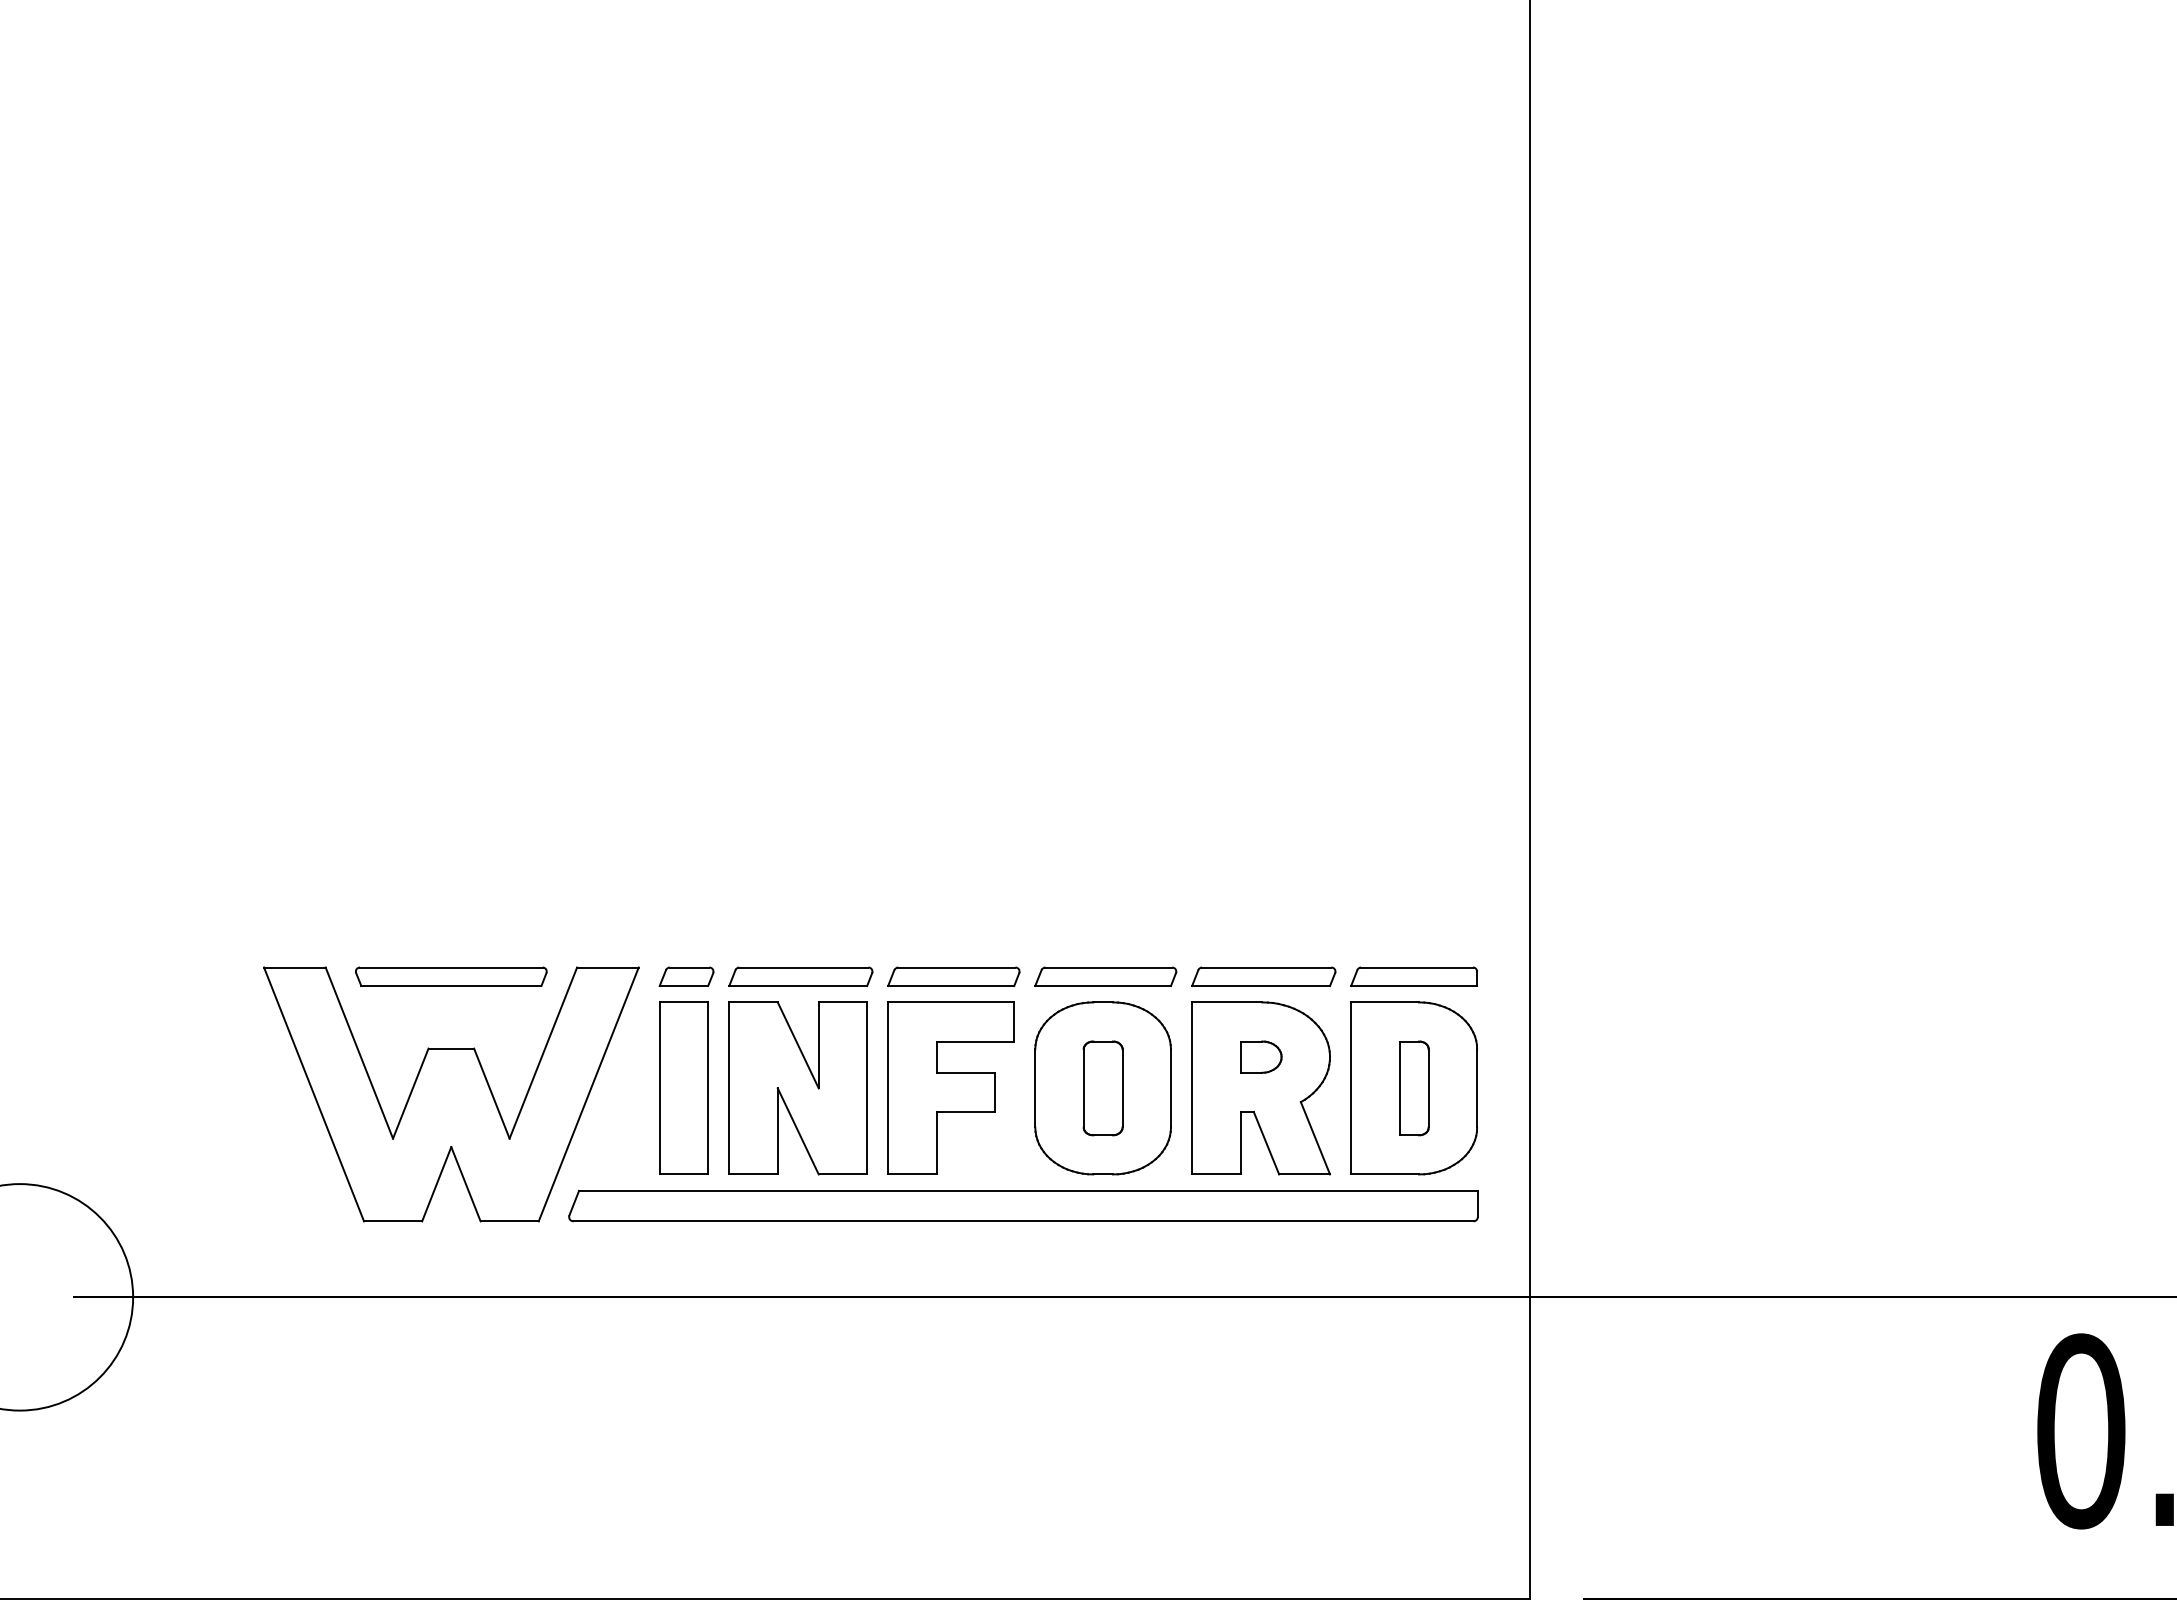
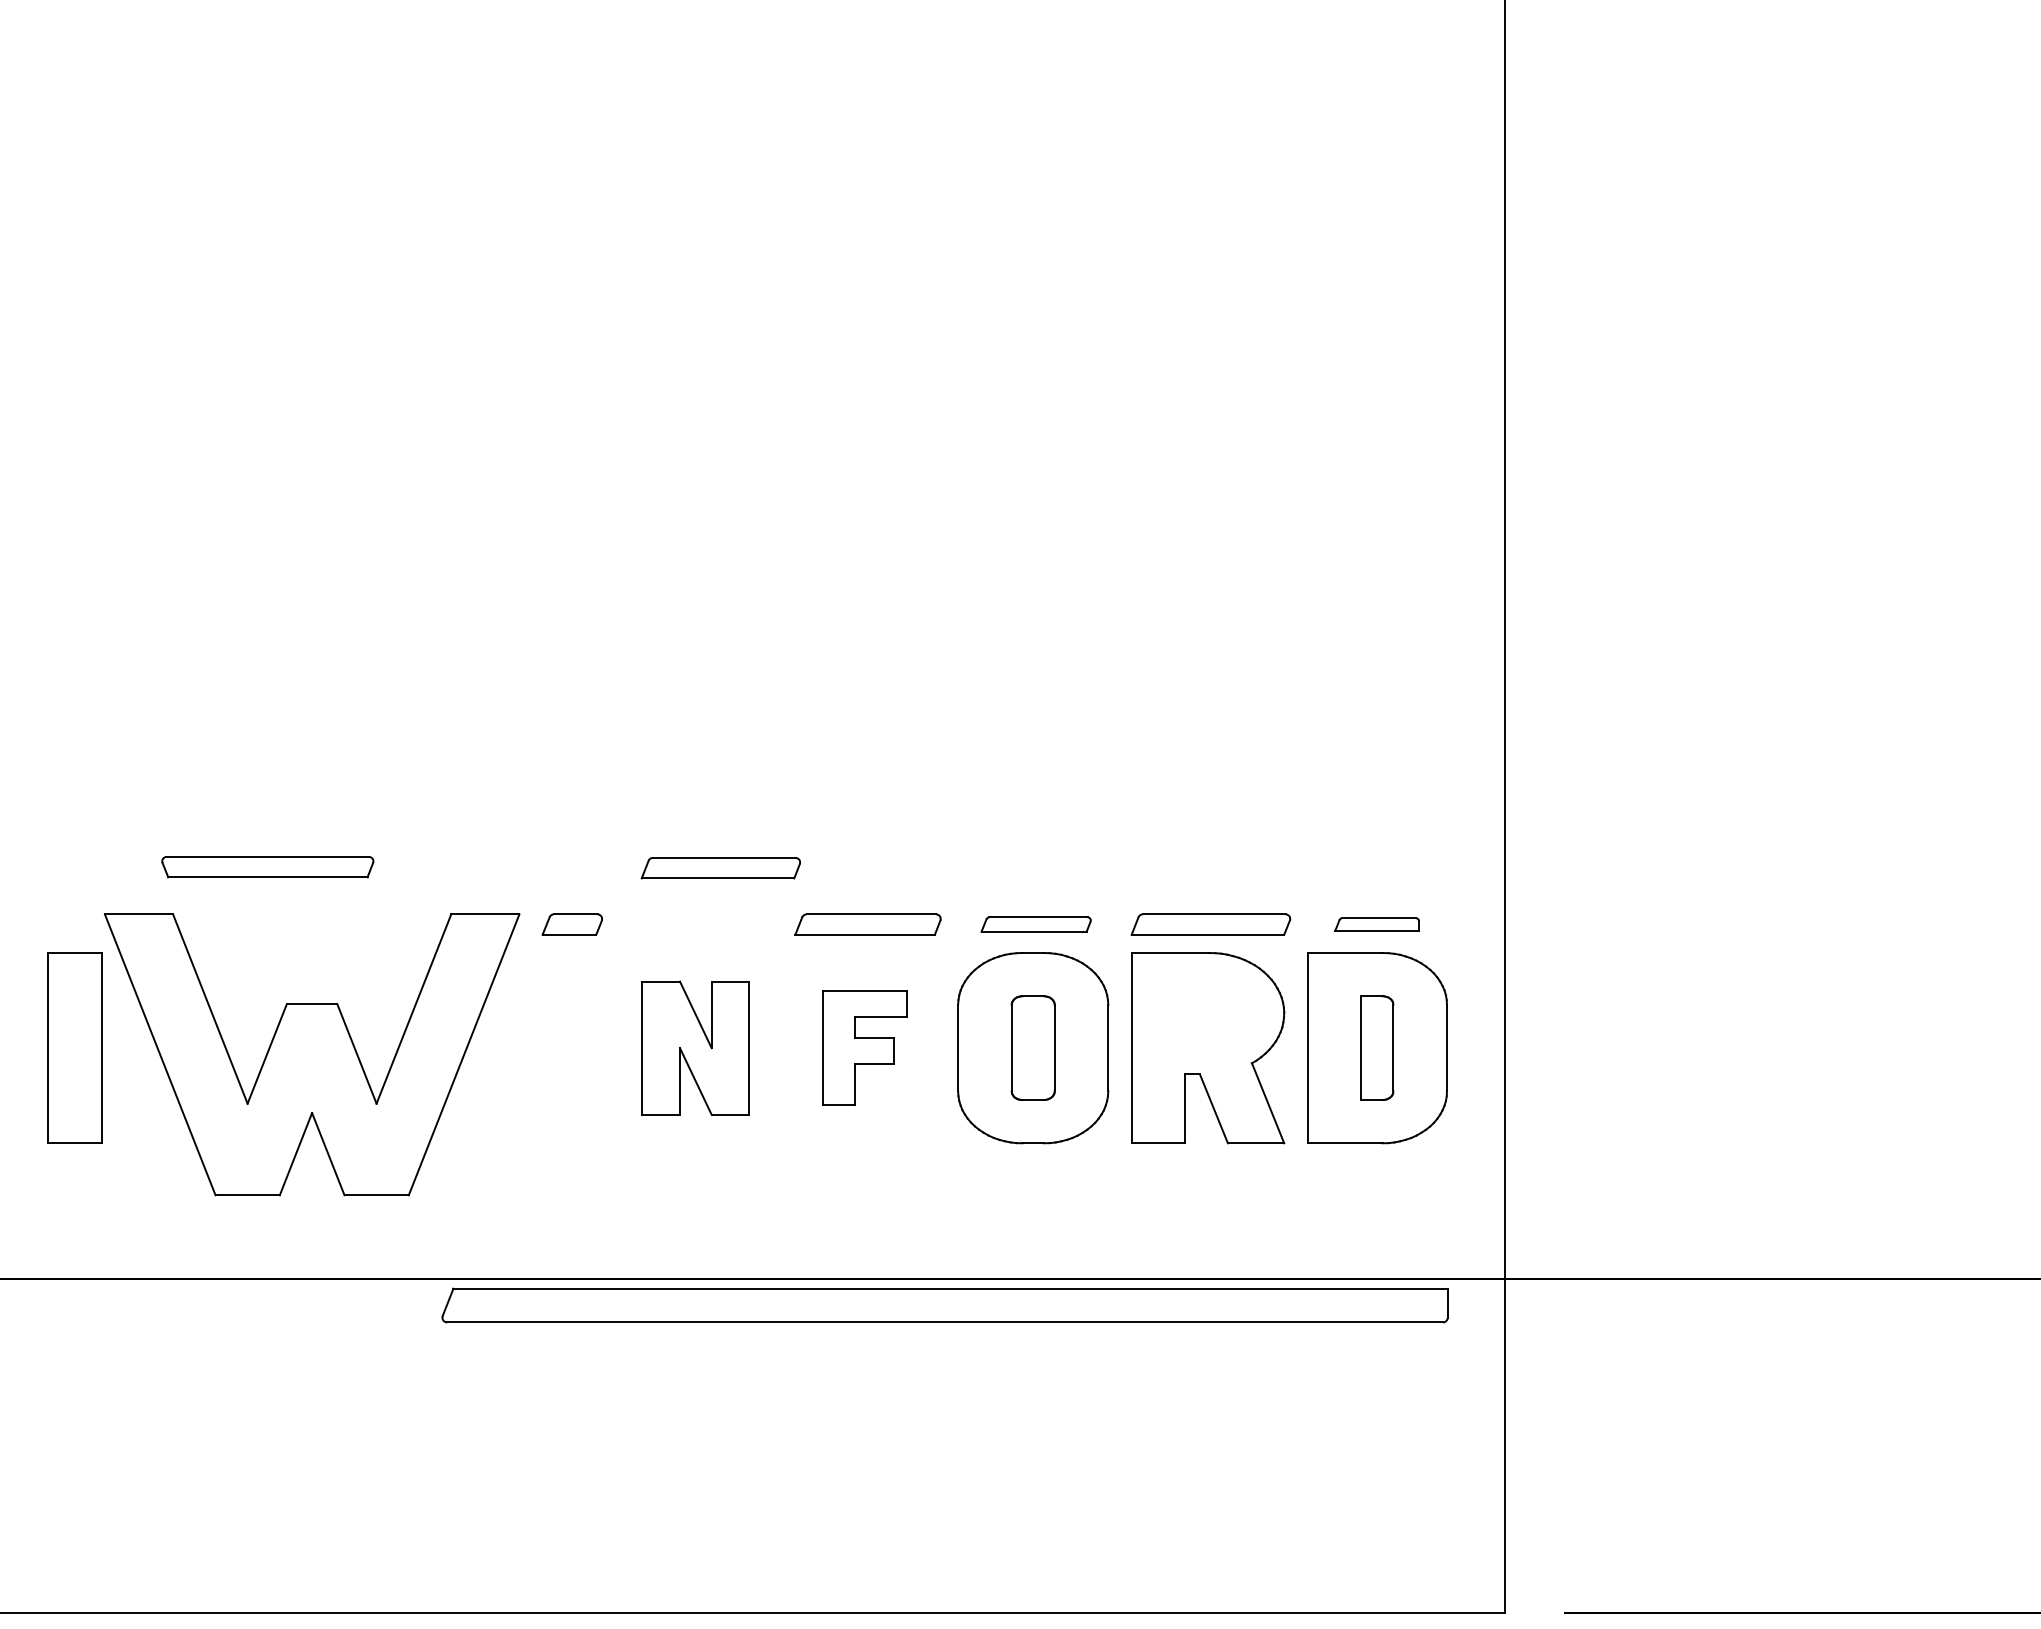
part: (451, 976) -> (268, 866), moved
part: (800, 976) -> (720, 867), moved
part: (1105, 976) -> (1035, 924), size x0.7
part: (1413, 976) -> (1376, 924), size x0.6
part: (1261, 1056) -> (1208, 1012), removed
part: (683, 1087) -> (74, 1047), moved
part: (950, 1087) -> (864, 1047), size x0.6
part: (797, 1088) -> (695, 1048), size x0.7
part: (1023, 1205) -> (945, 1304), moved

